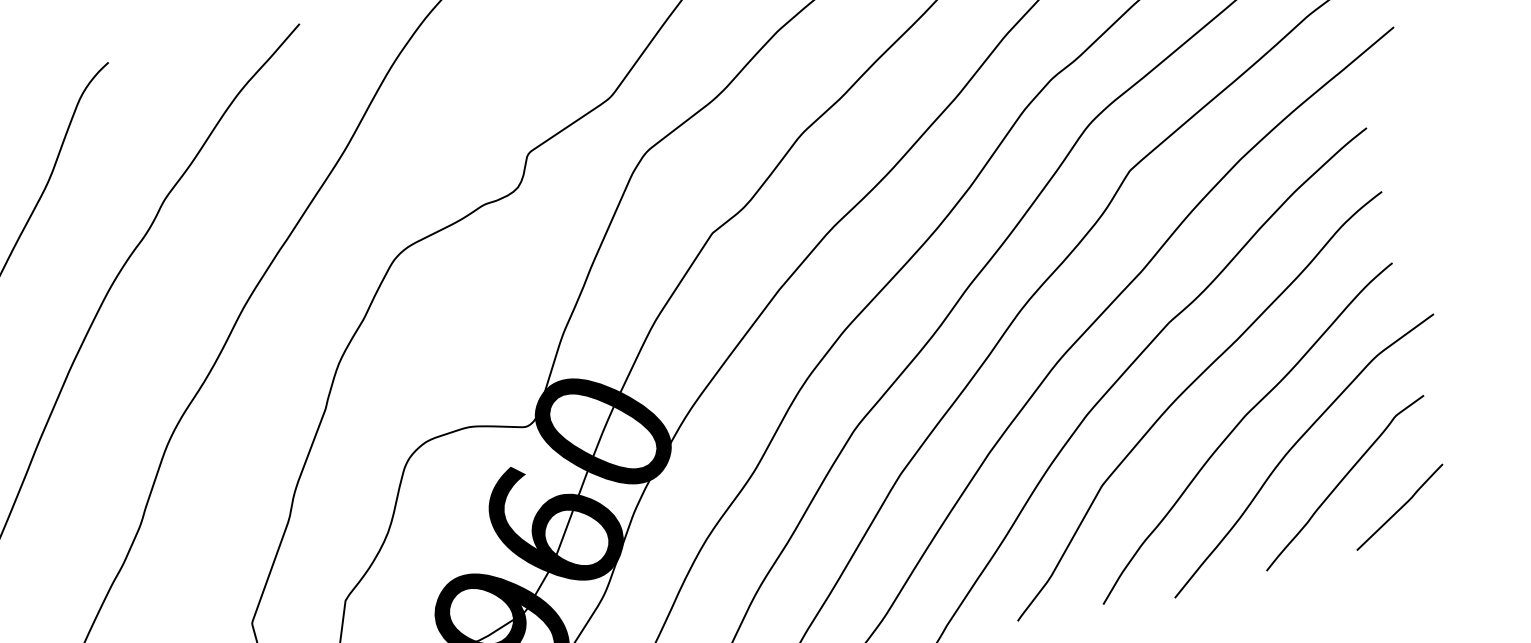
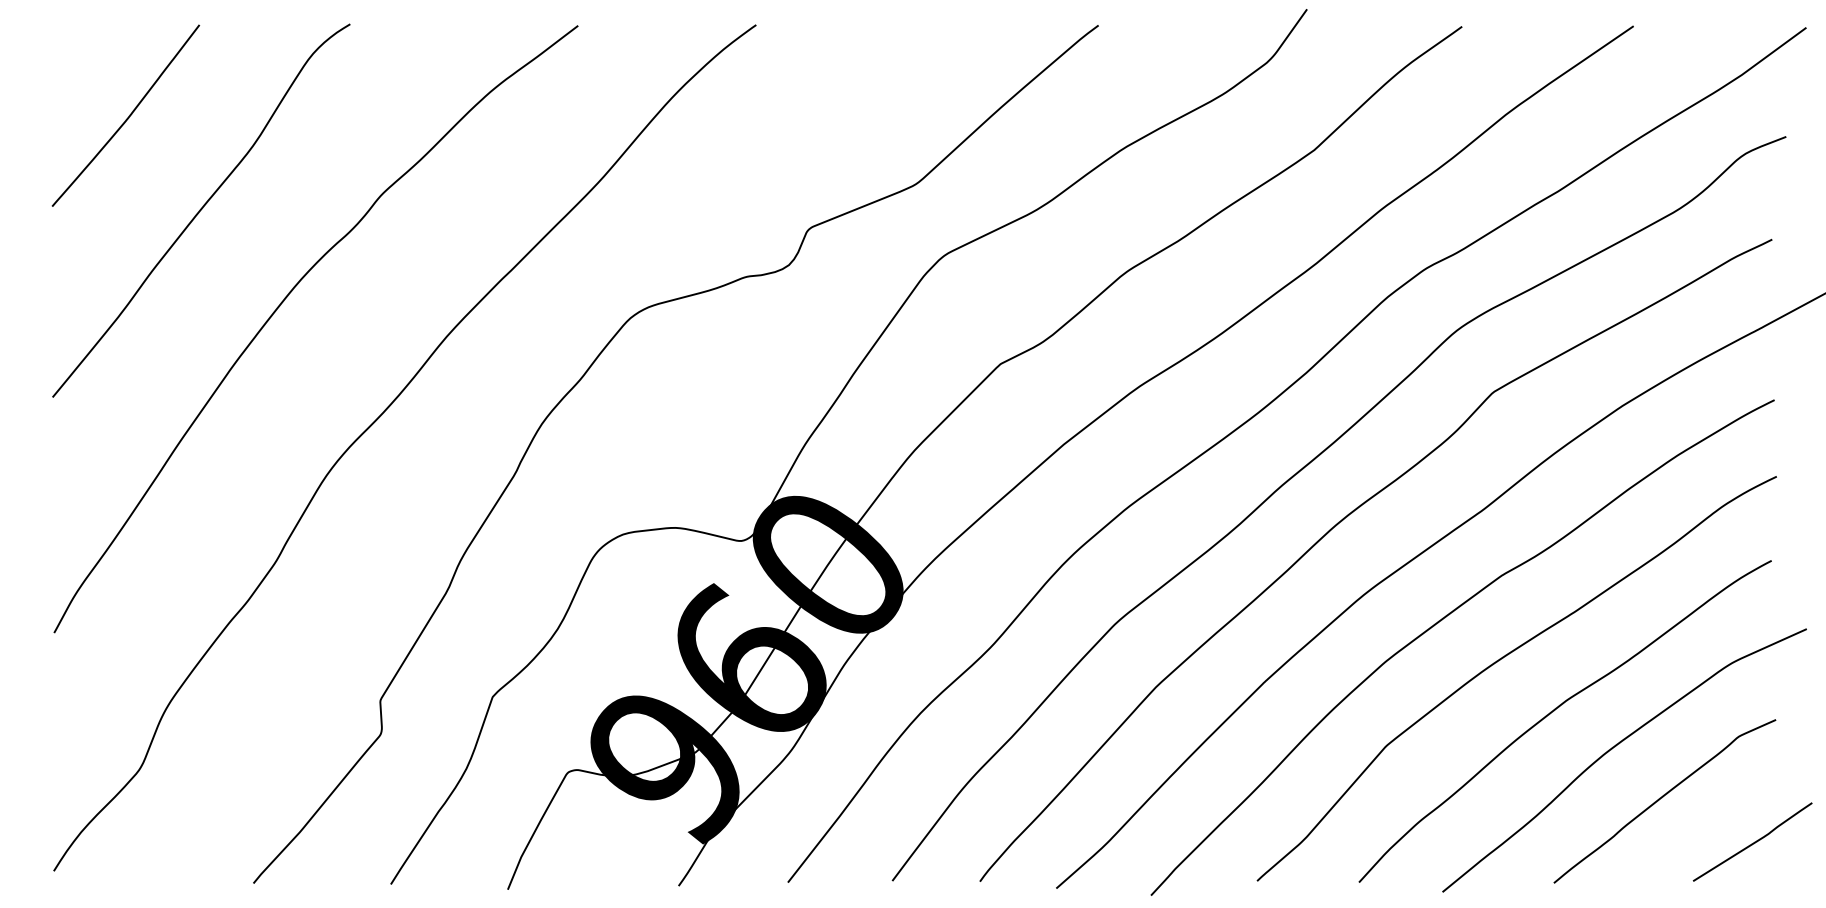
curve: (1400, 507) -> (1753, 842), moved

